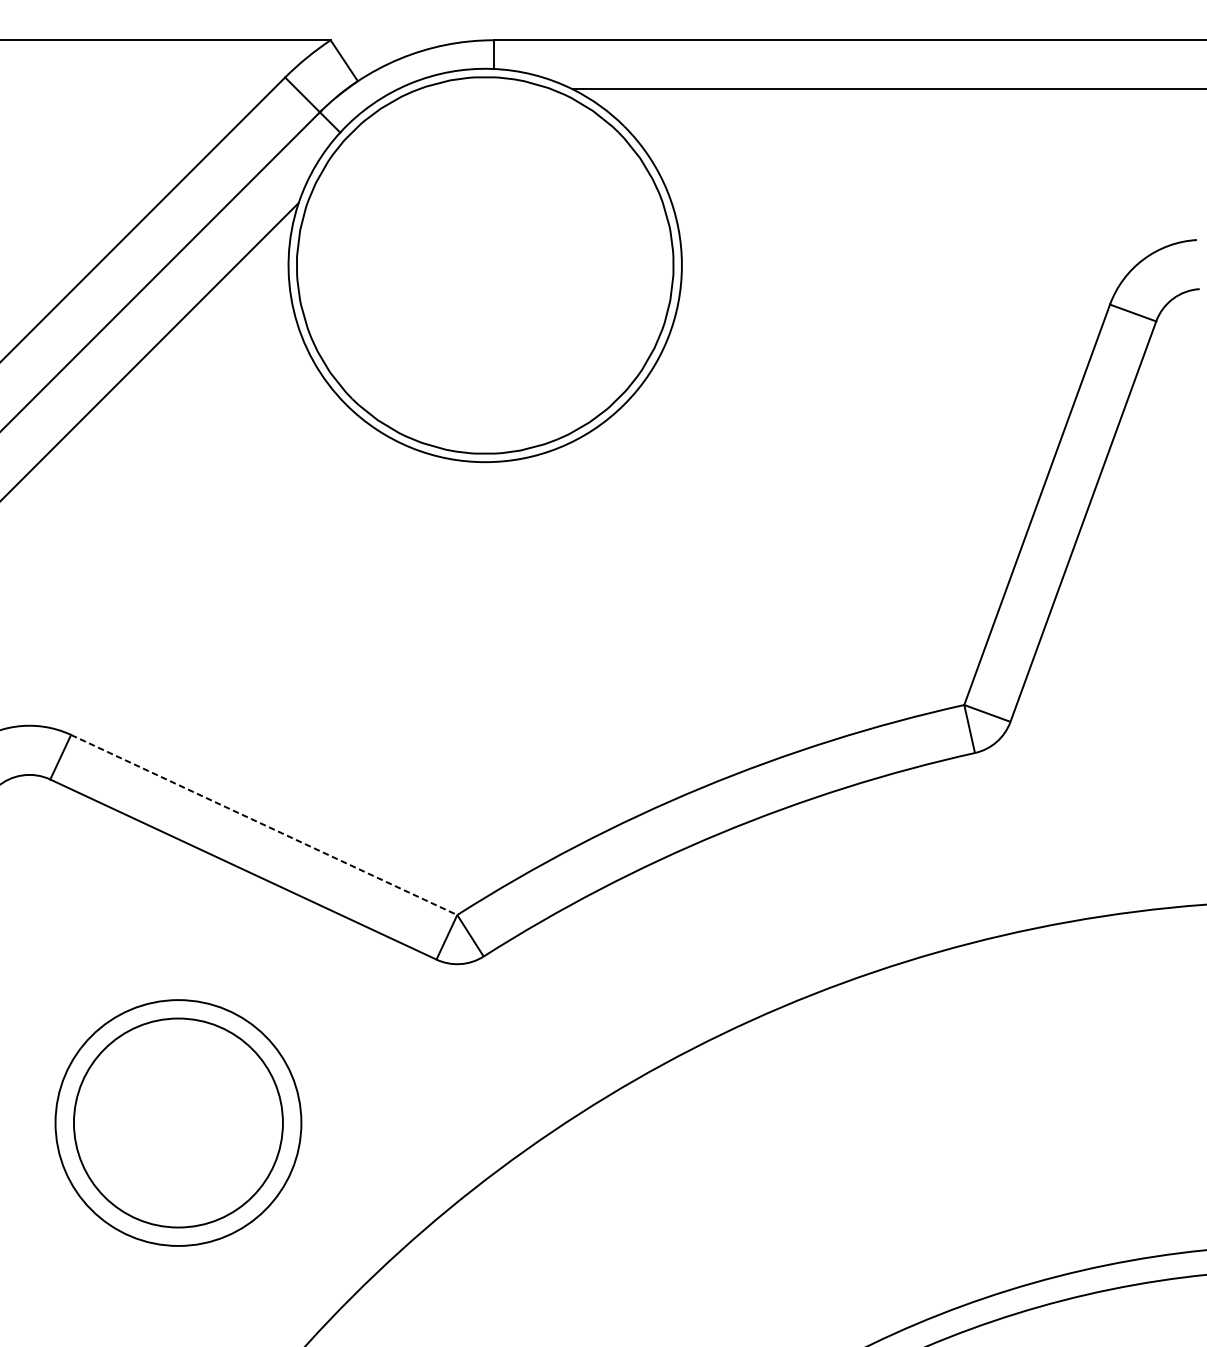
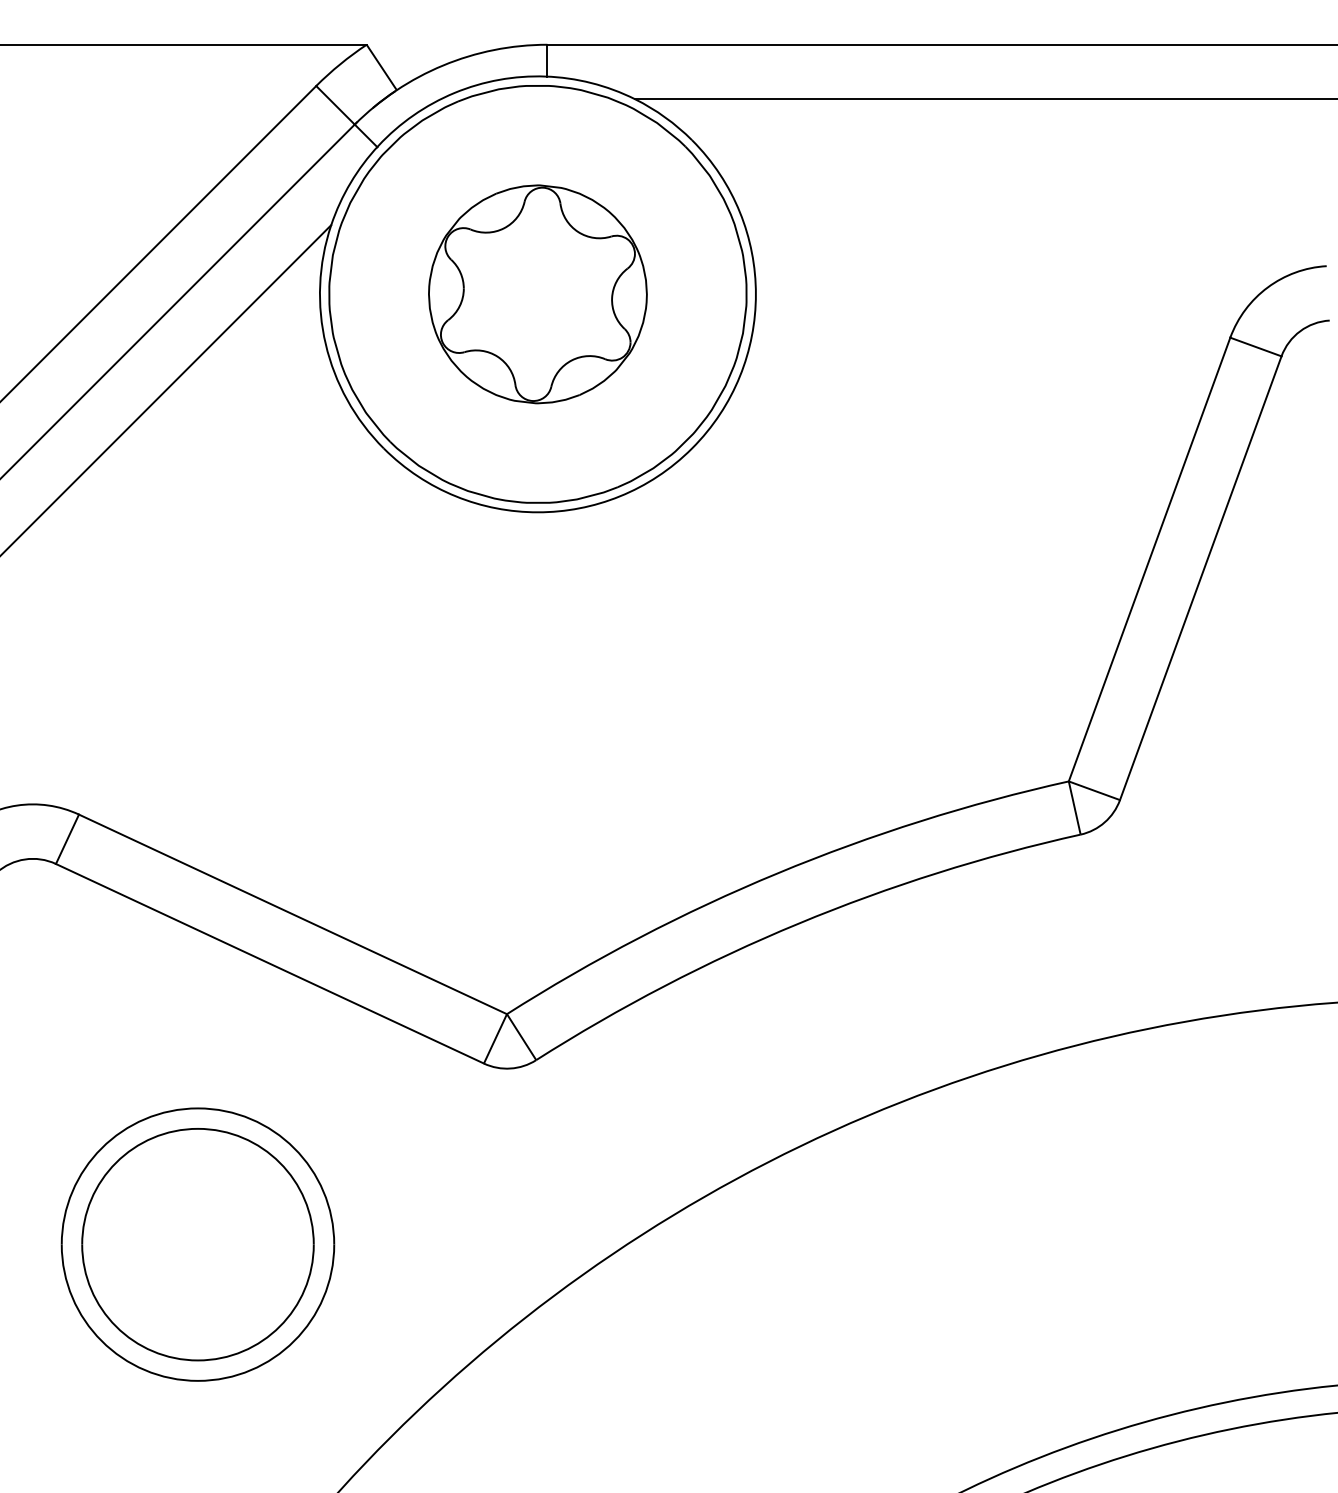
part: (484, 265) -> (537, 294), added
line: (264, 825) -> (293, 914), dashed -> solid

